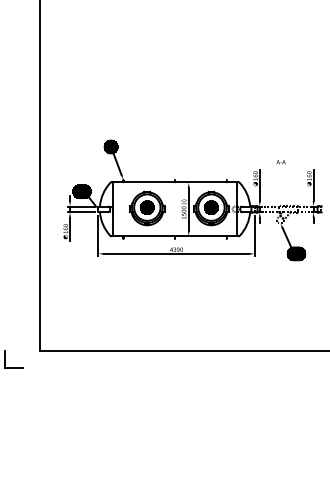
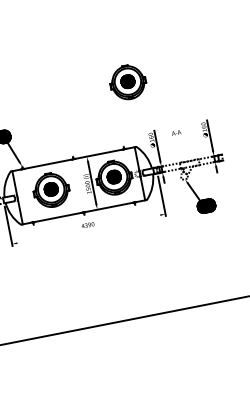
part: (242, 117) -> (127, 82), added
text: (280, 162) -> (175, 133), moved
line: (176, 253) -> (88, 228), removed

